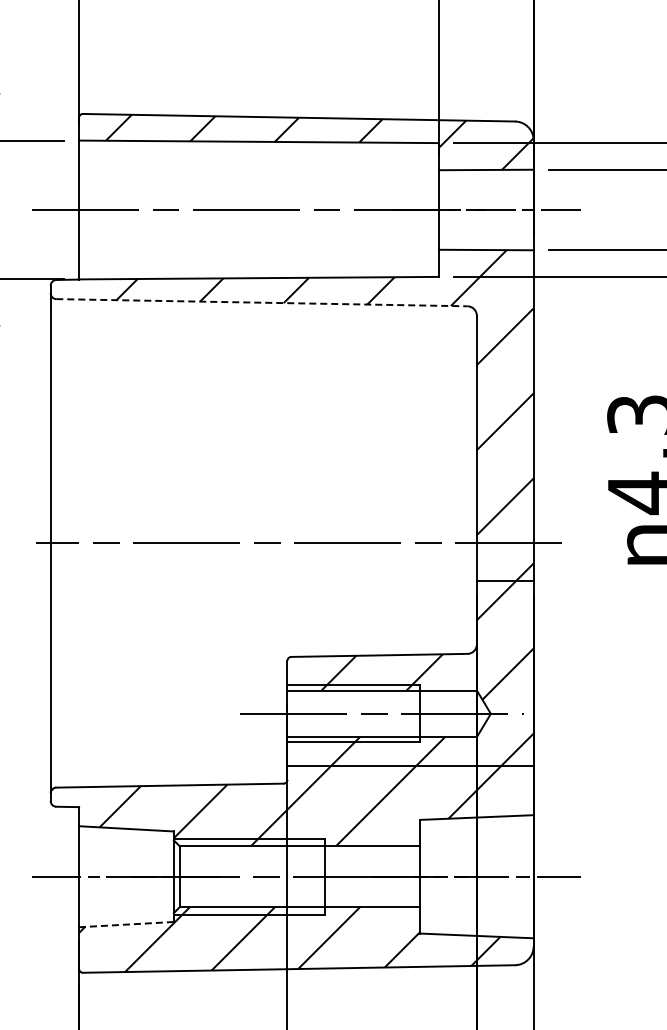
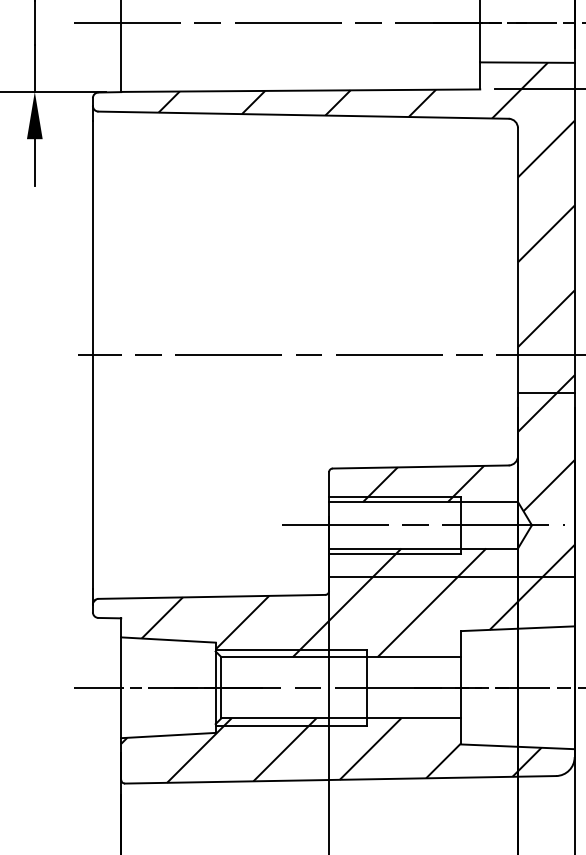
line: (261, 302) -> (303, 114), dashed -> solid
line: (125, 924) -> (167, 735), dashed -> solid

